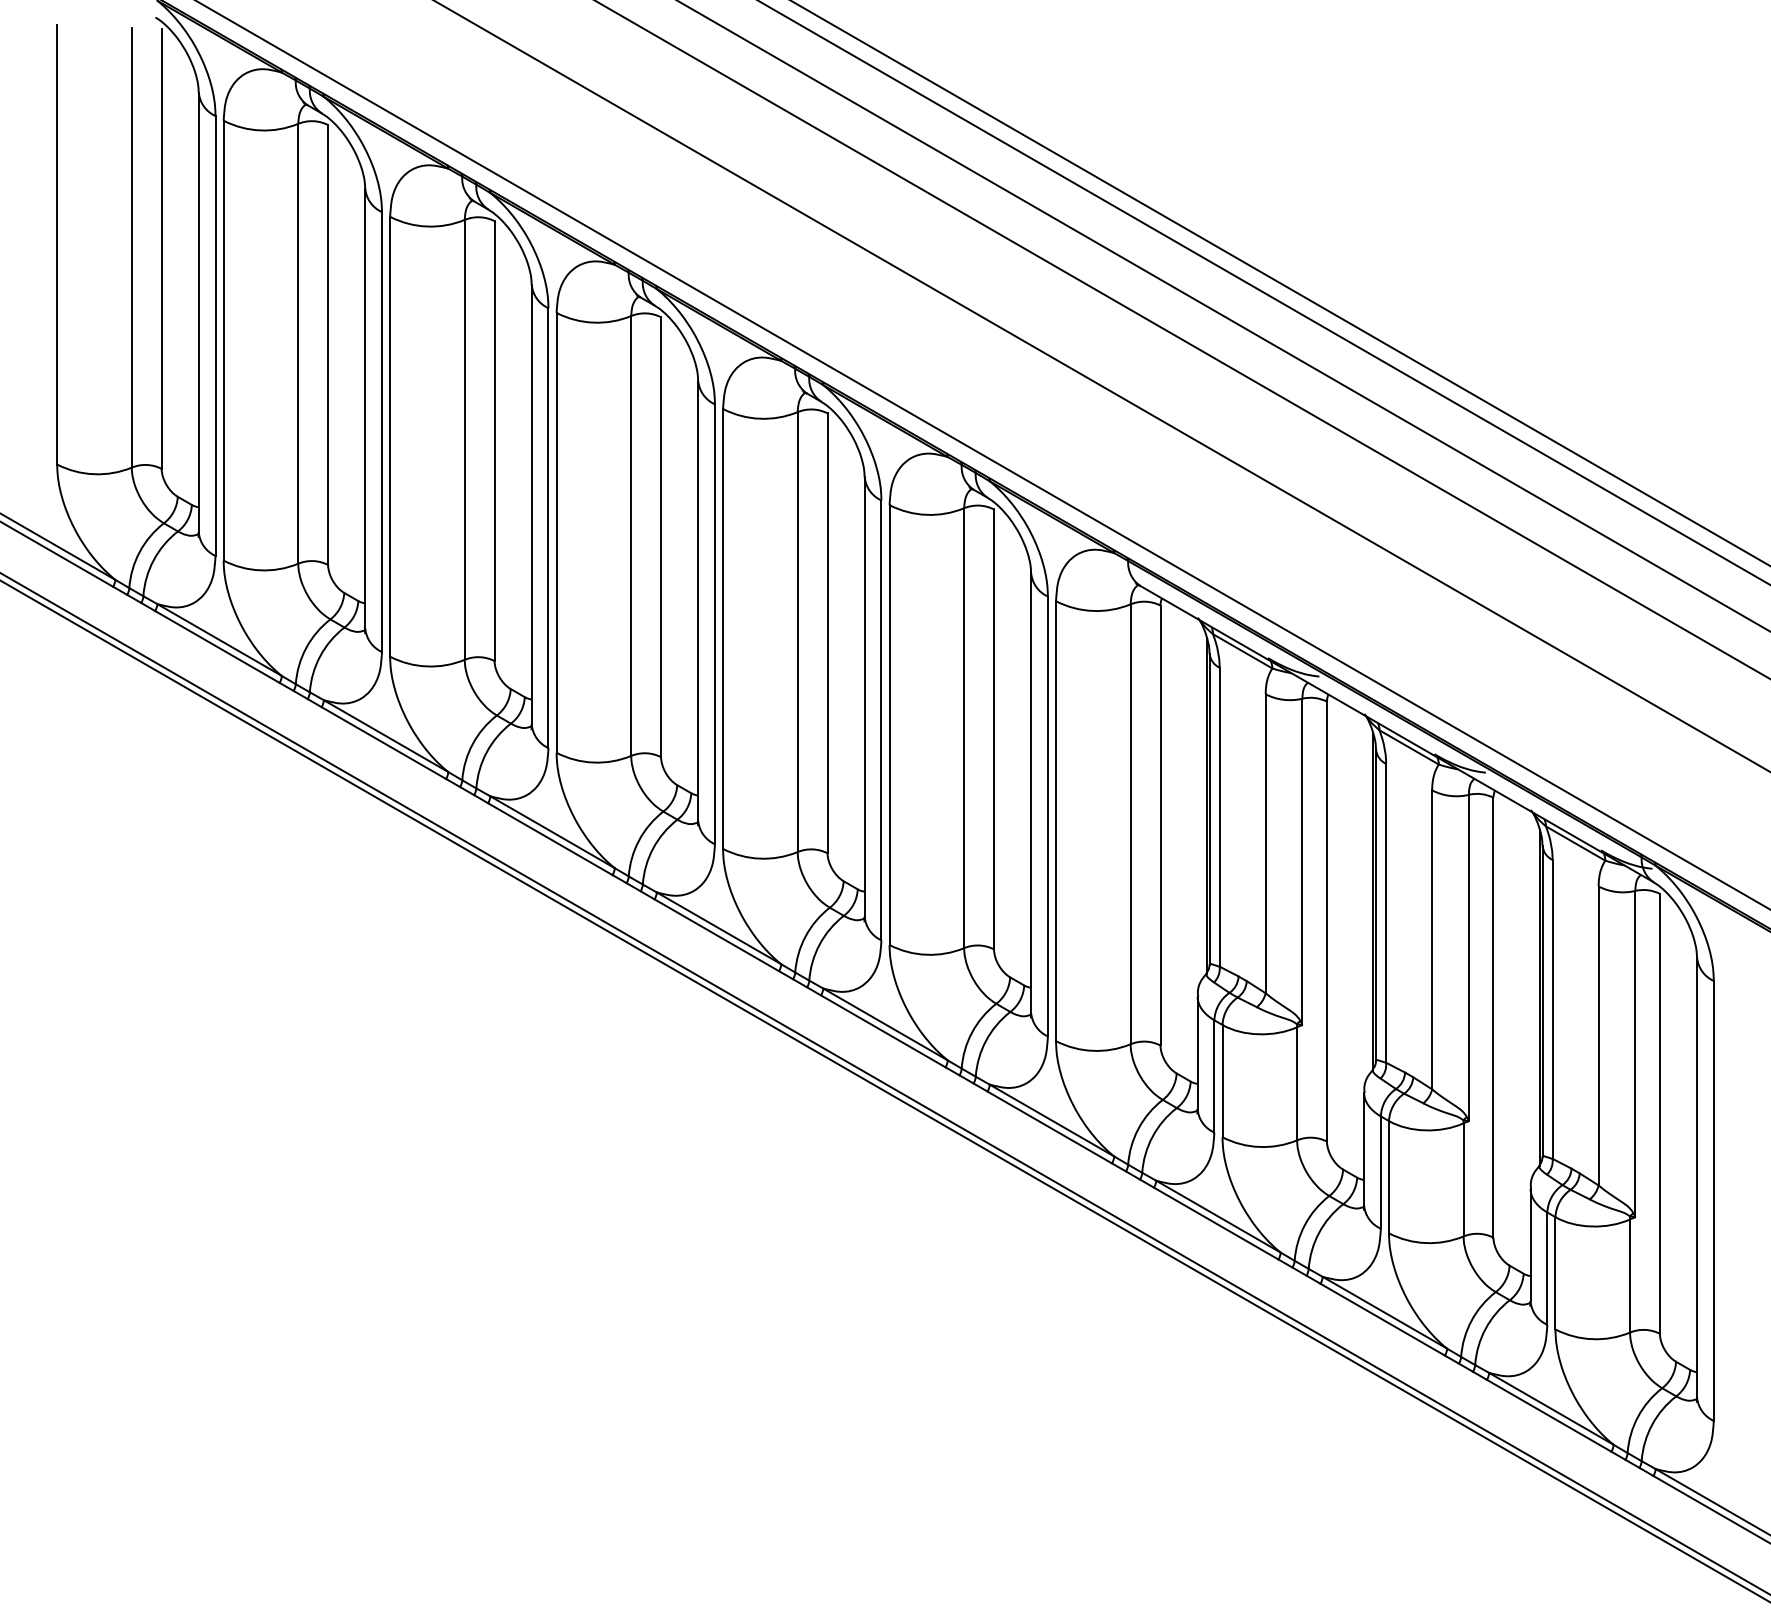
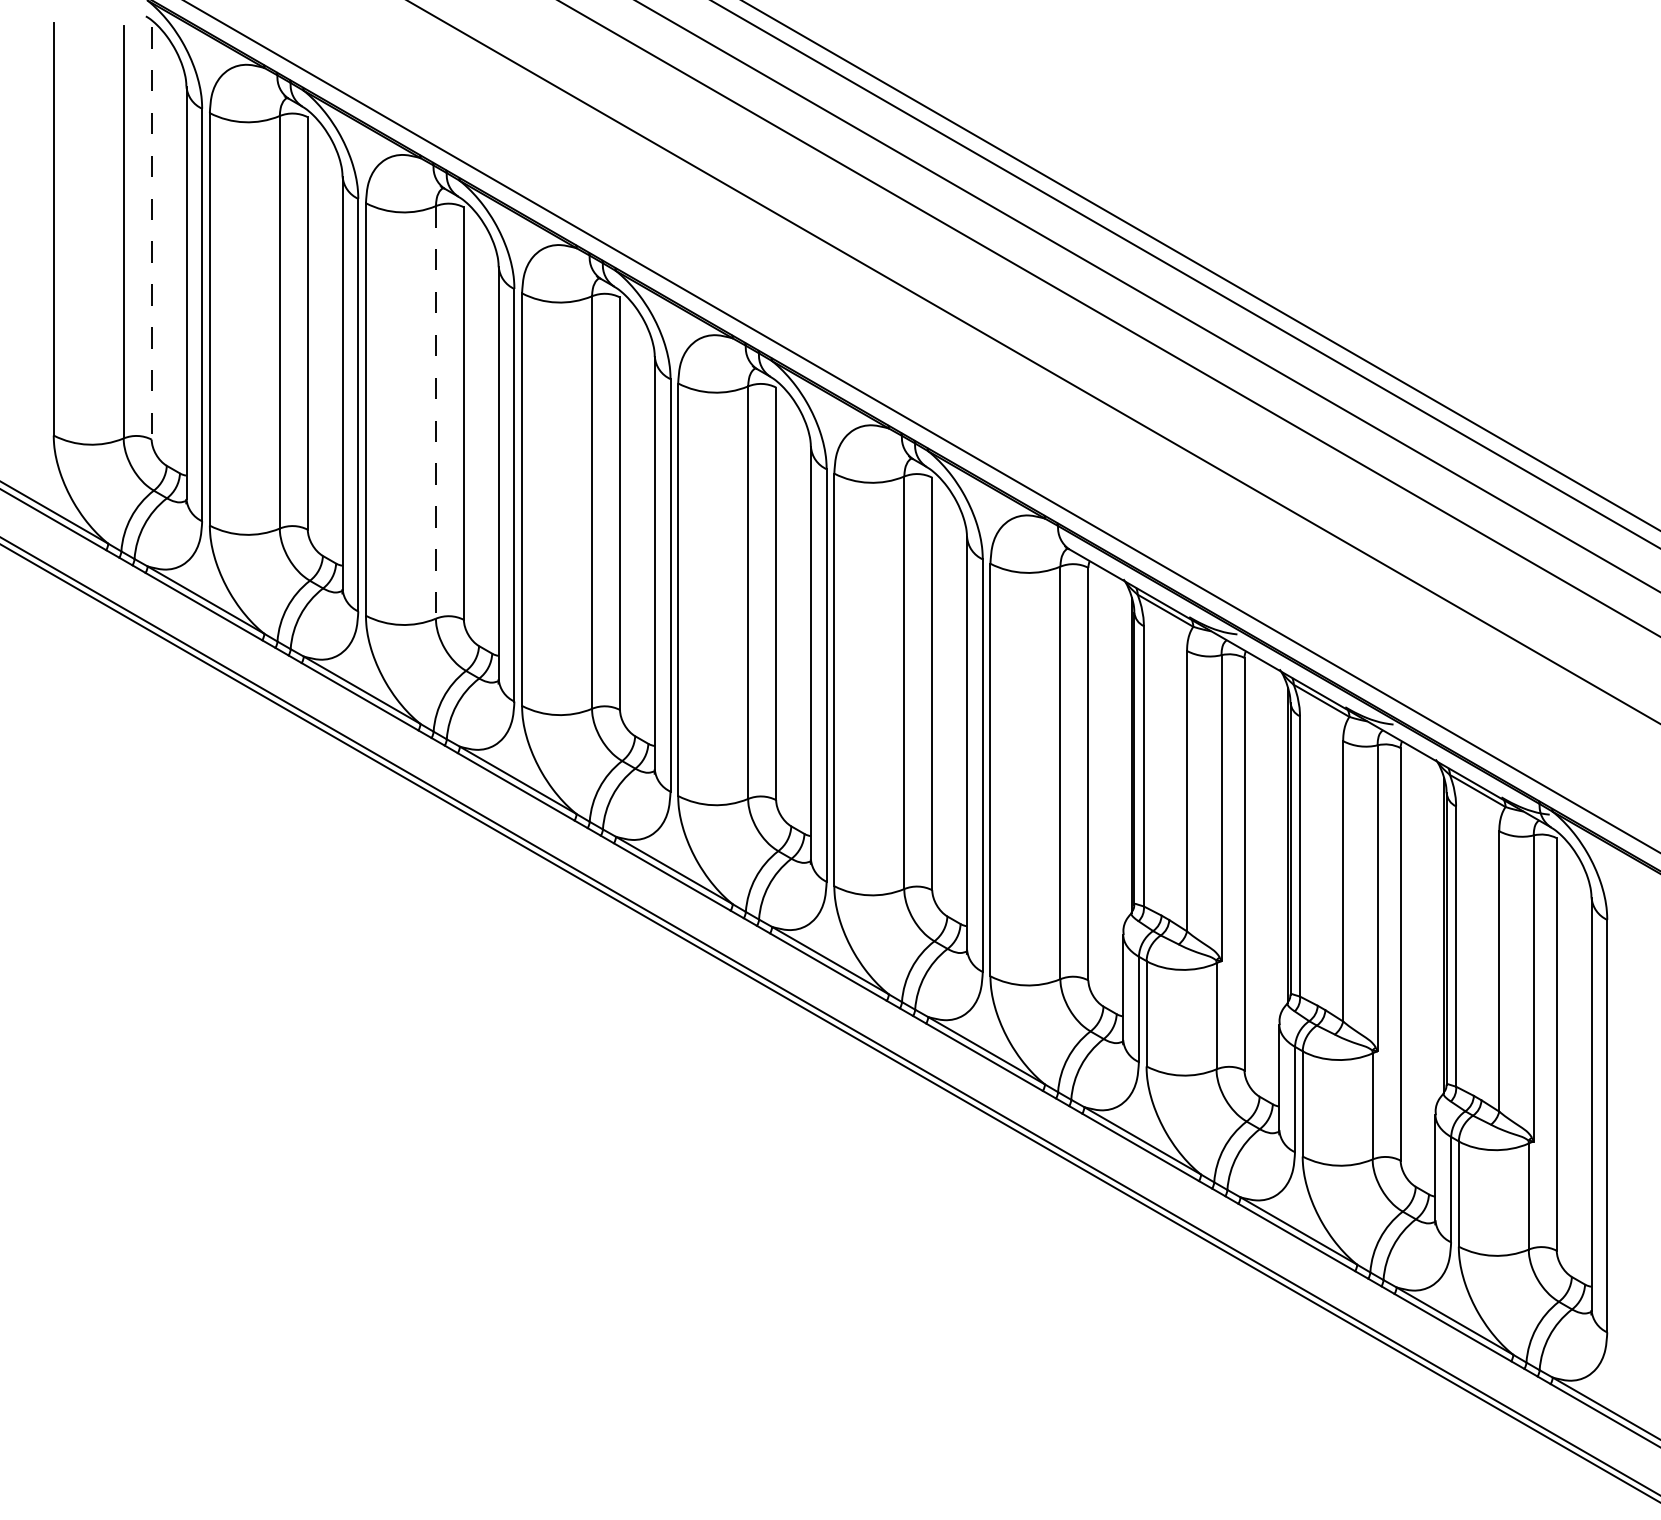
line: (161, 248) -> (151, 232), solid -> dashed
line: (464, 439) -> (435, 412), solid -> dashed

